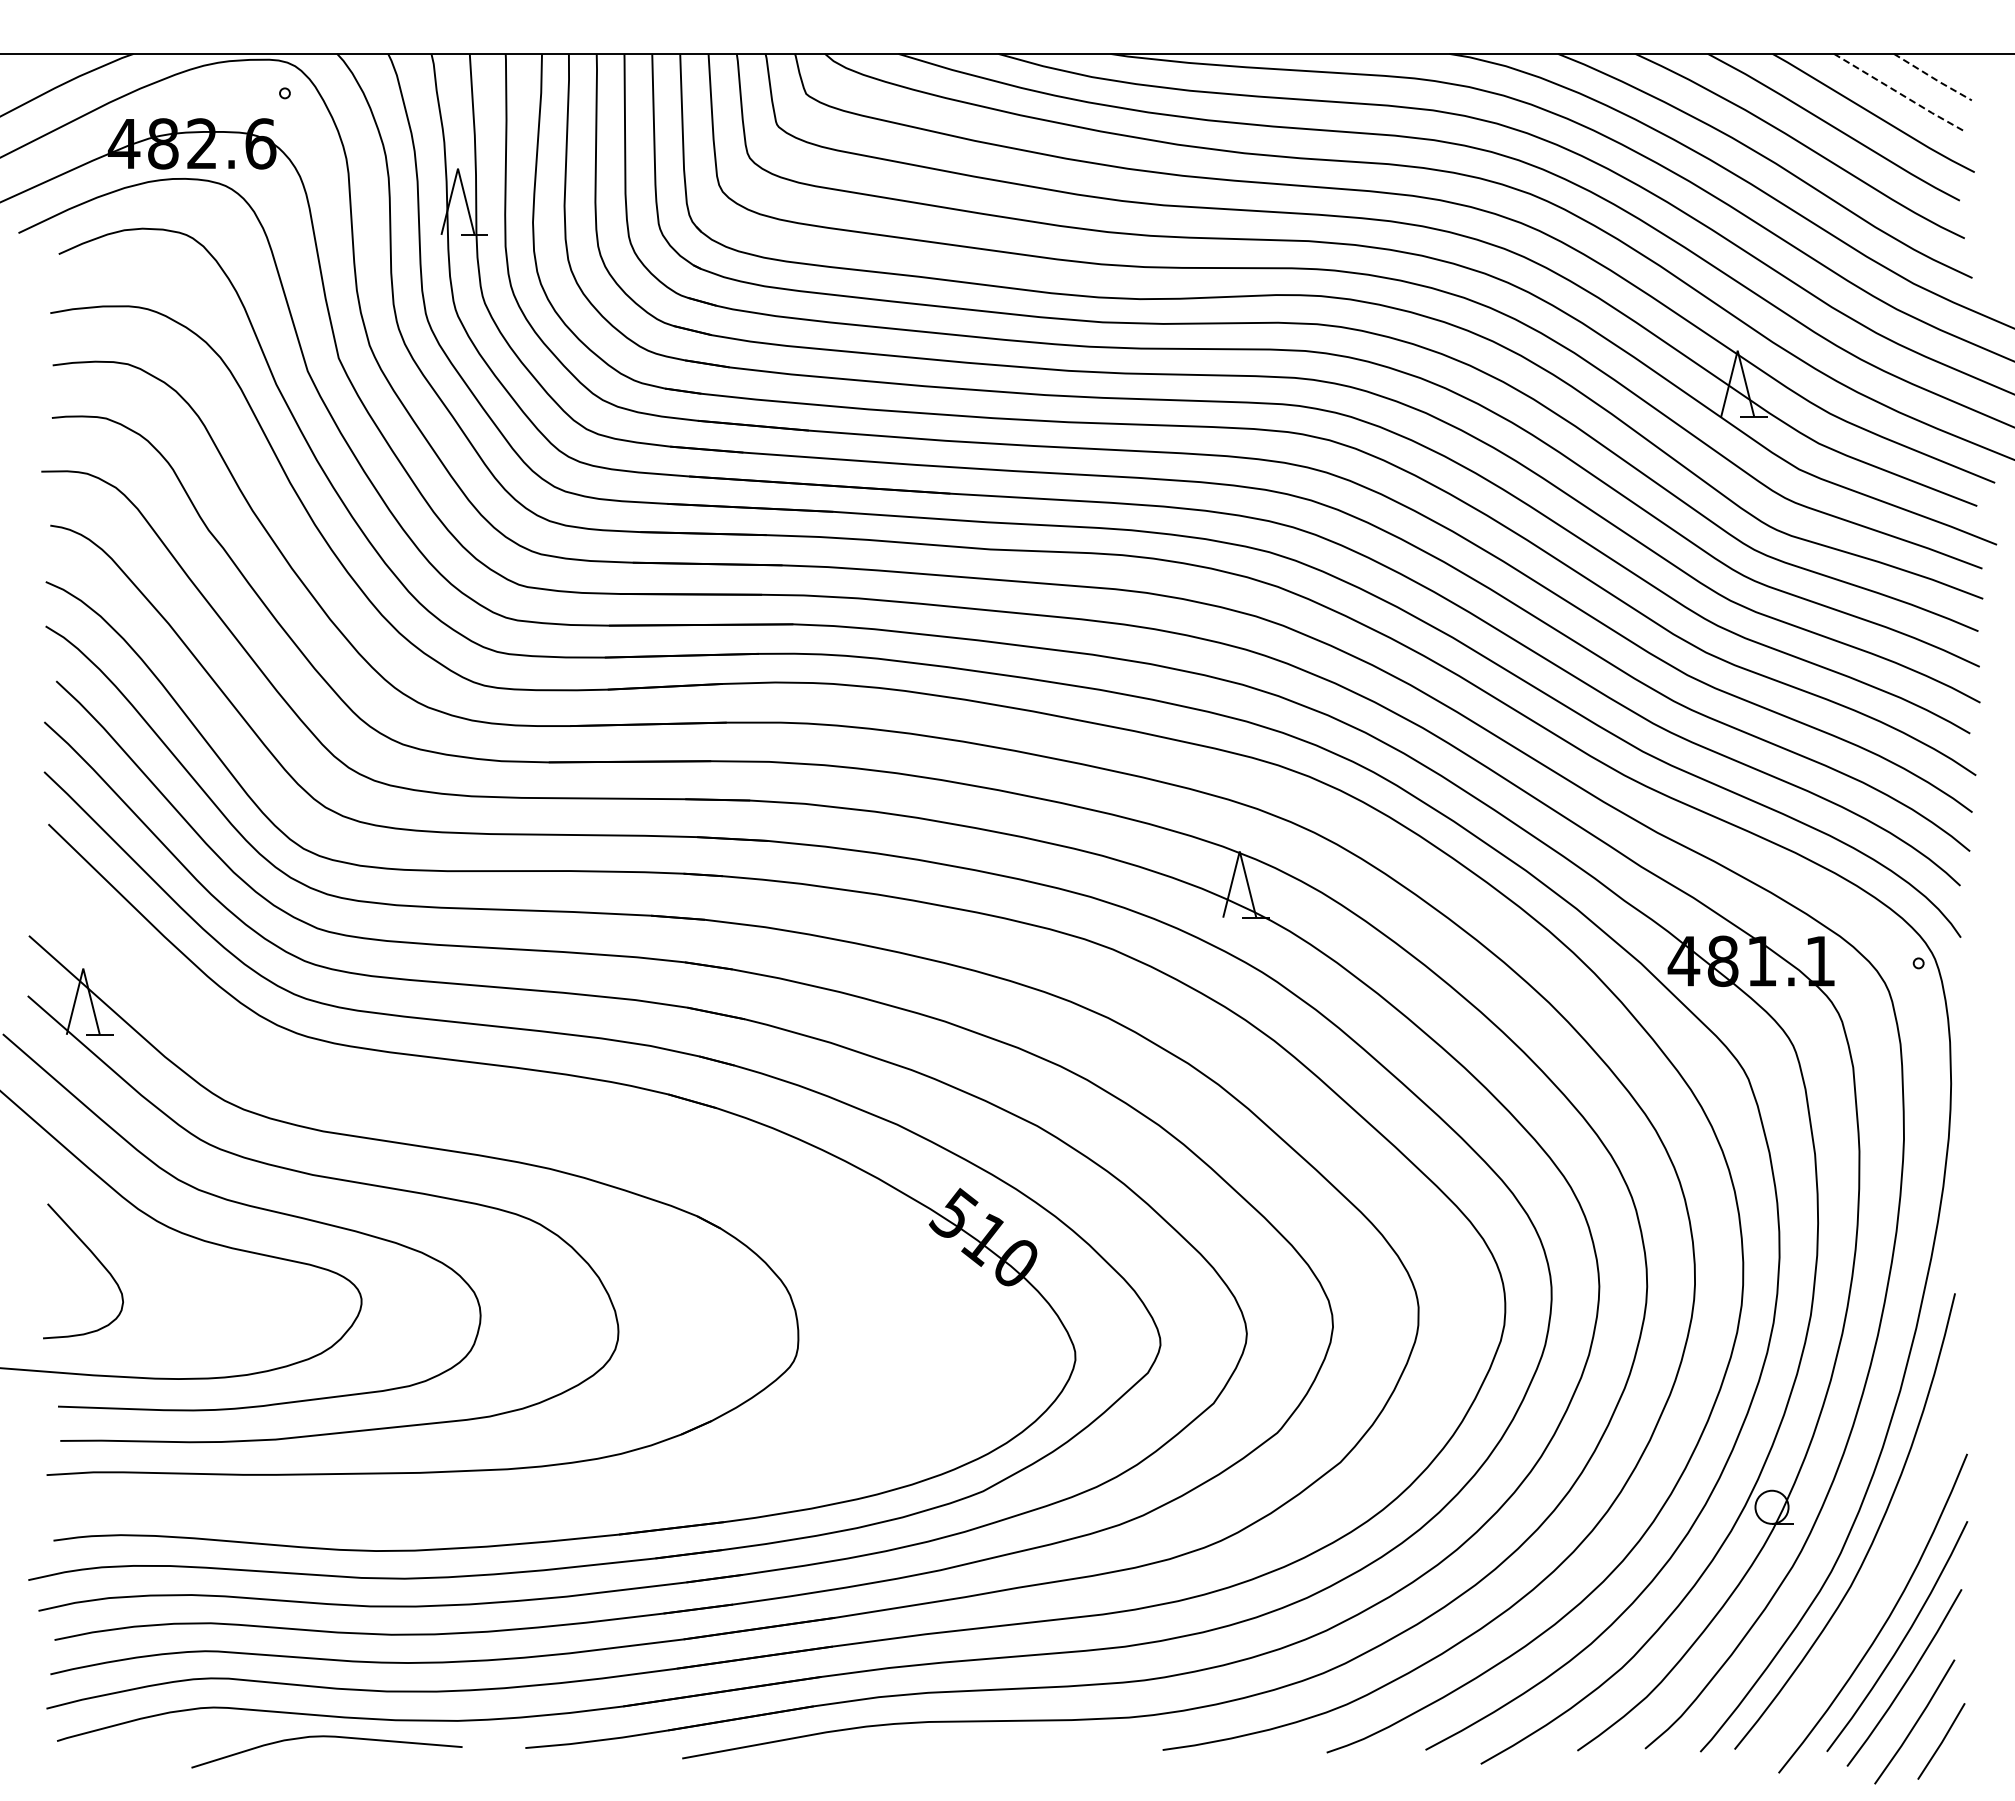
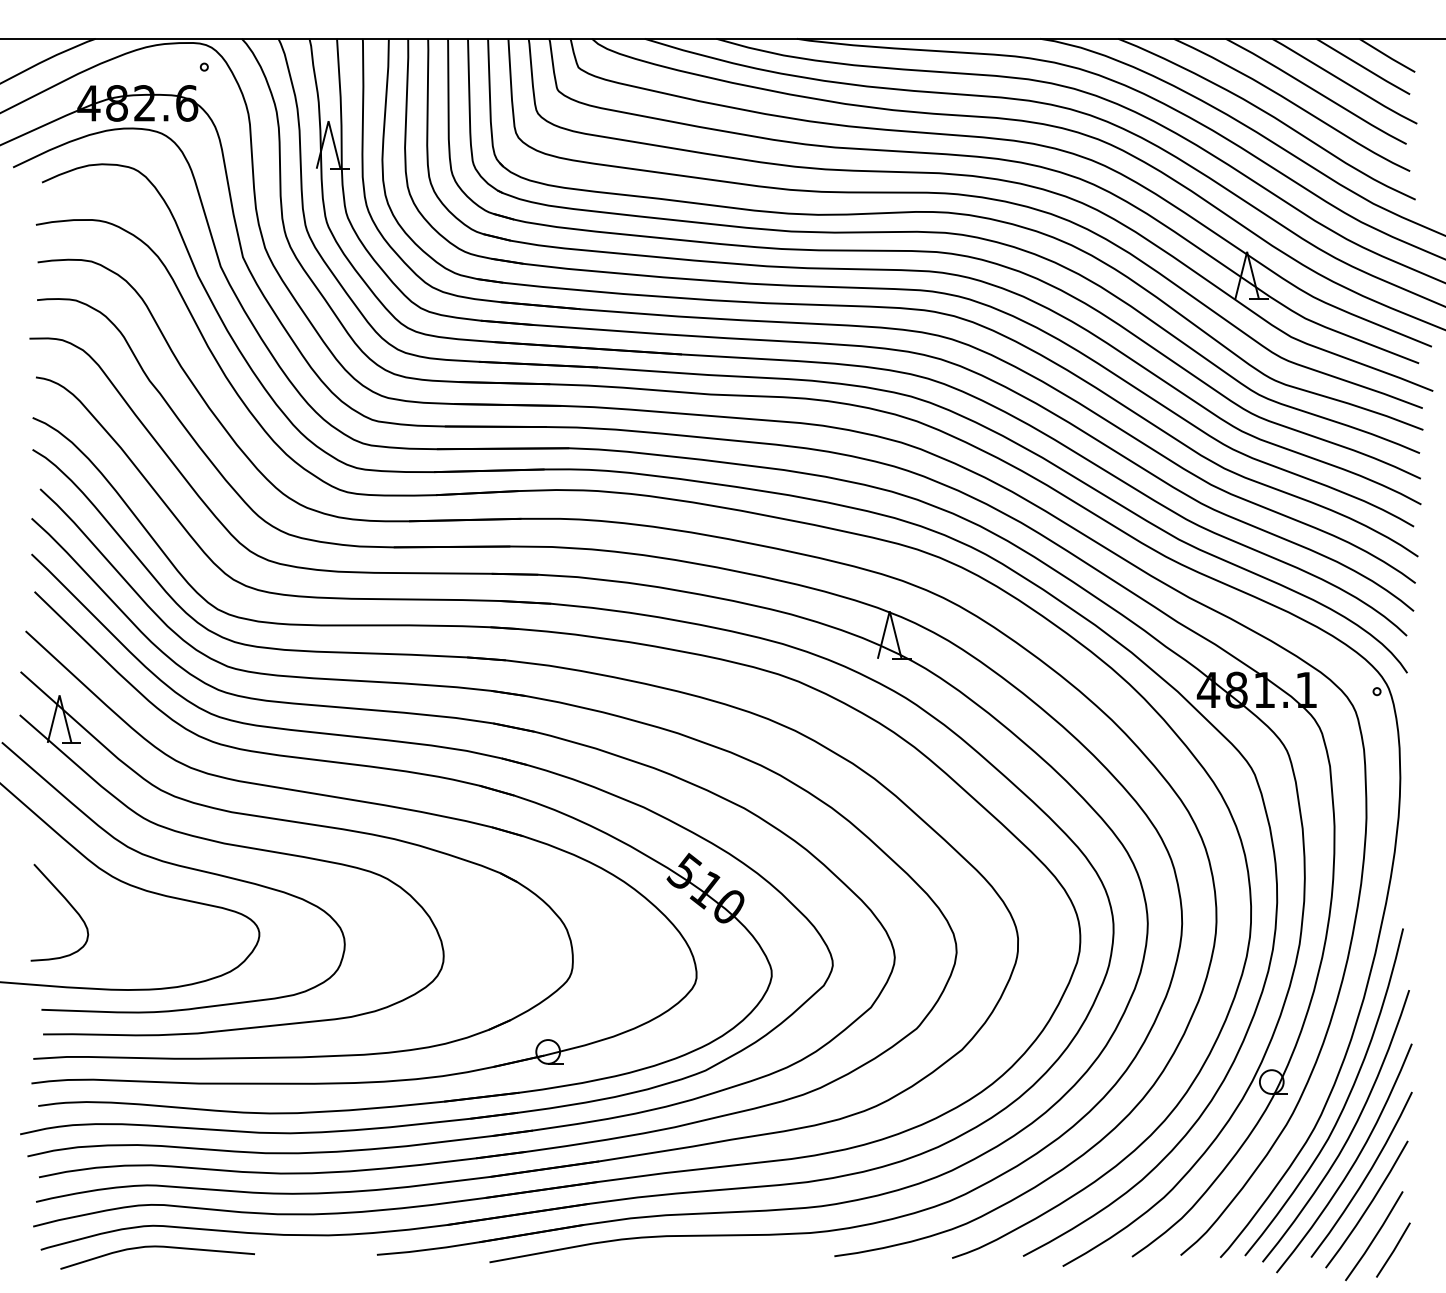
line: (1932, 77) -> (1386, 55), dashed -> solid
line: (1899, 93) -> (1363, 67), dashed -> solid
part: (515, 1119) -> (369, 803), added
curve: (1881, 1578) -> (1350, 1133), added
curve: (326, 1737) -> (157, 1247), moved

